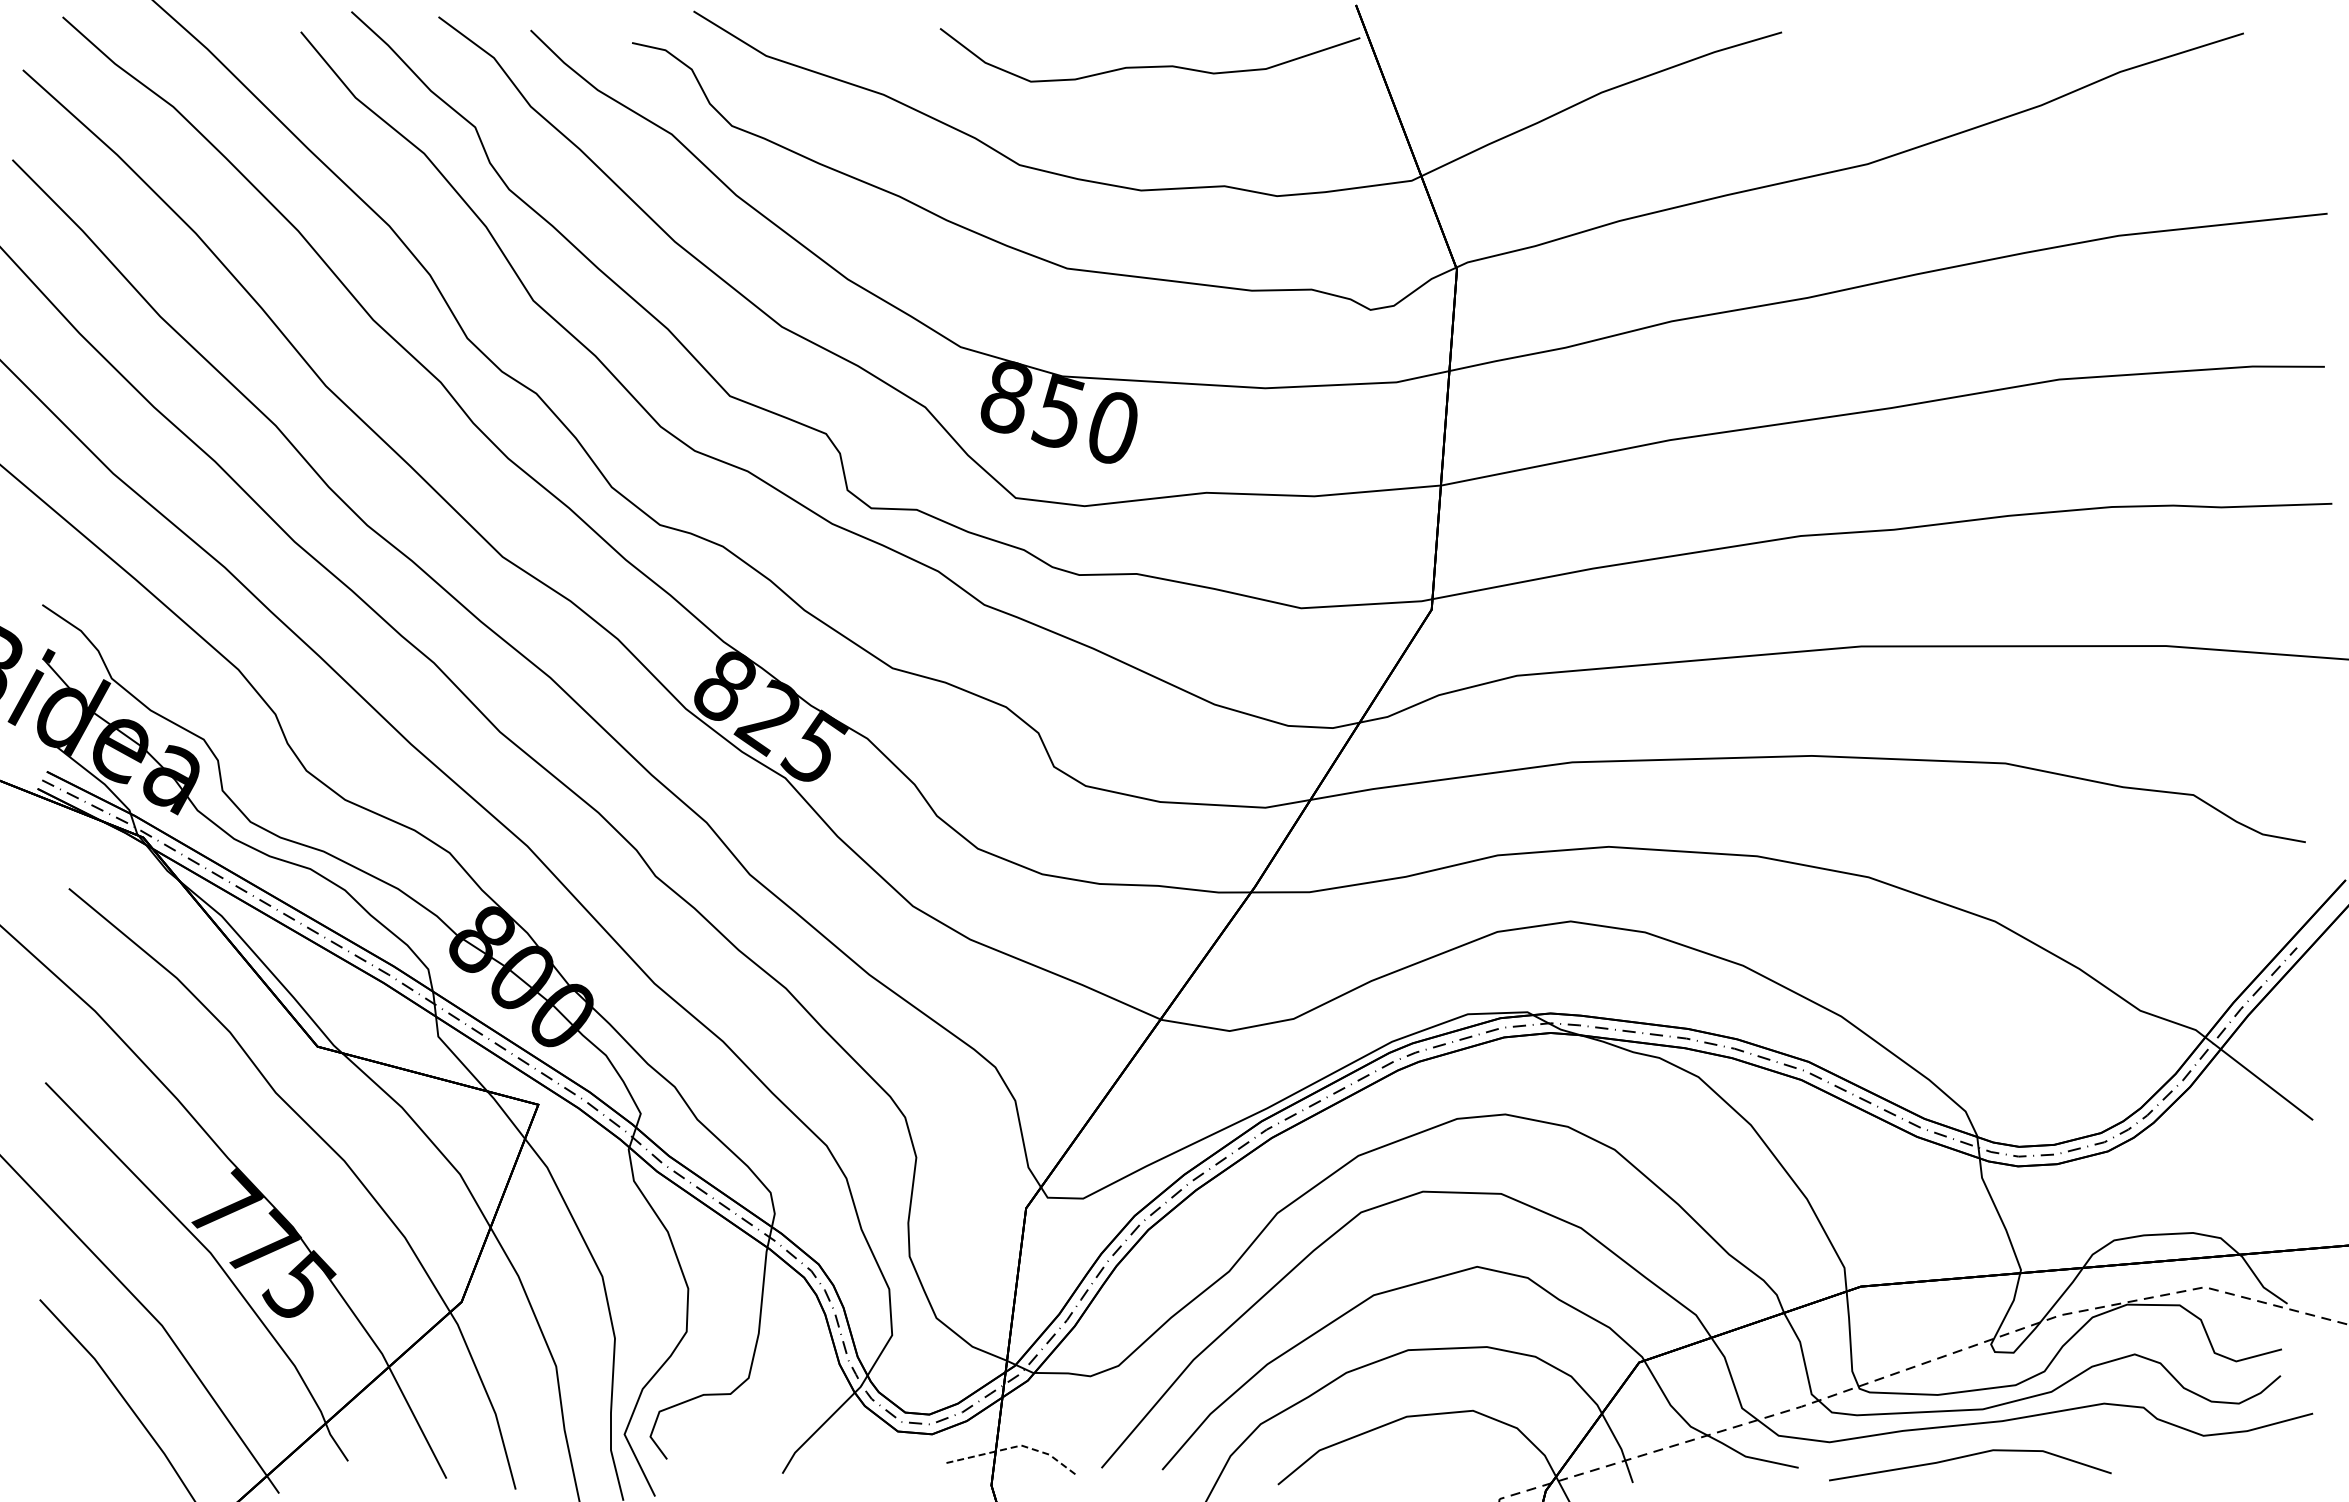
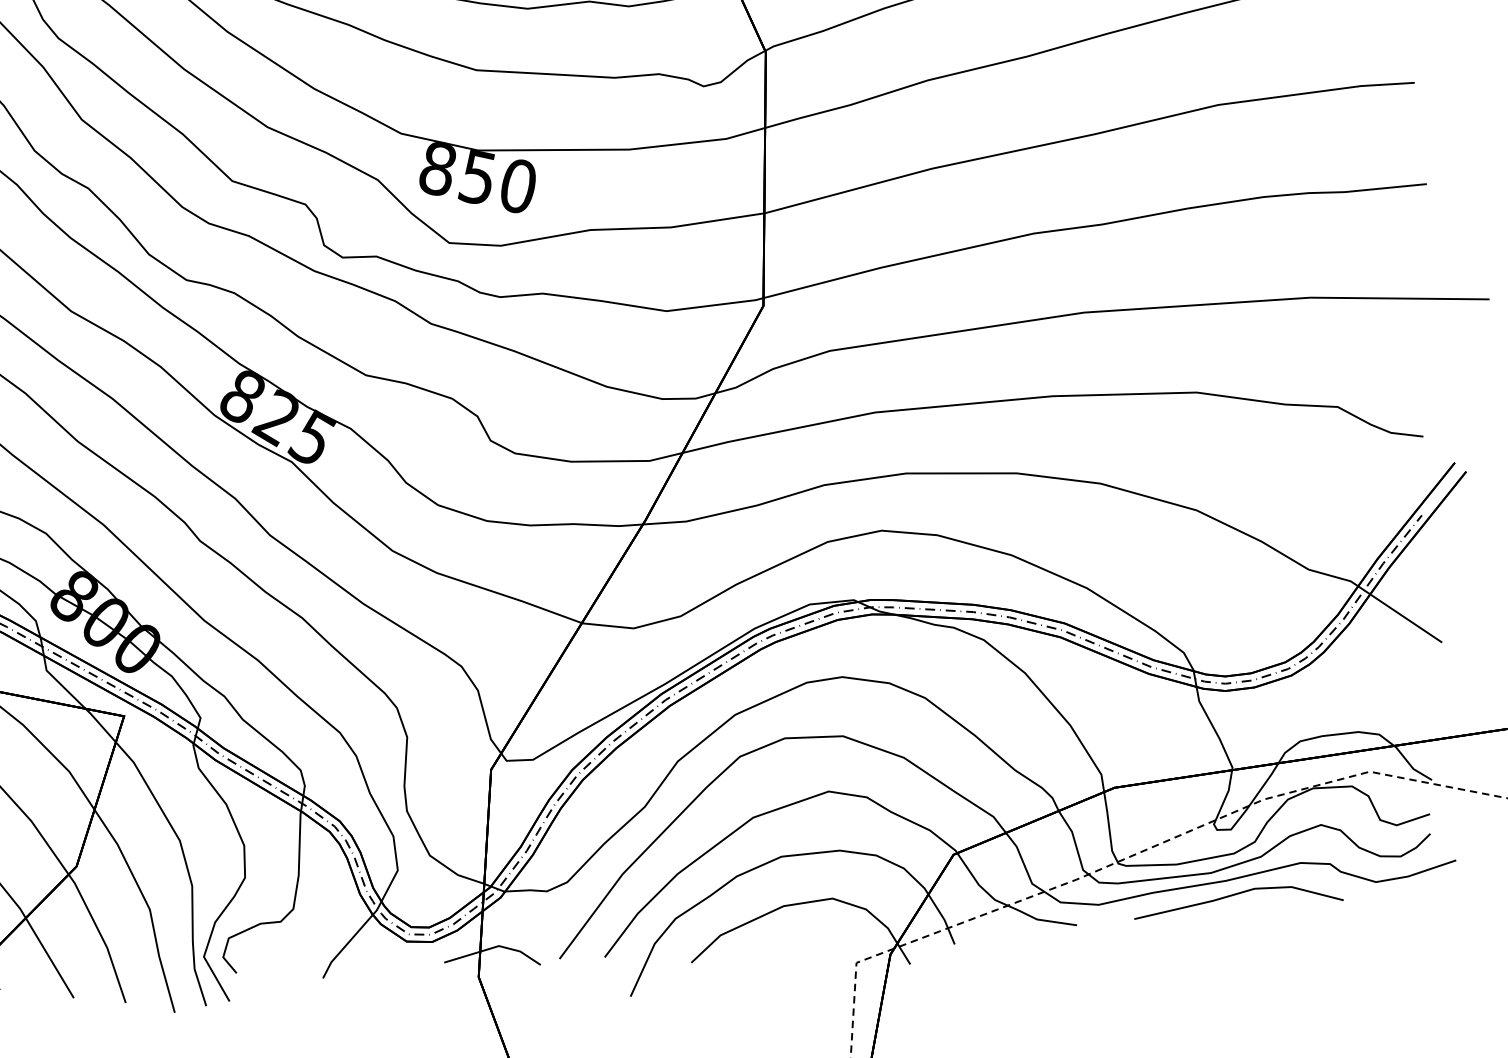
line: (1016, 1446) -> (495, 947), dashed -> solid
line: (1966, 1457) -> (1235, 895), moved

